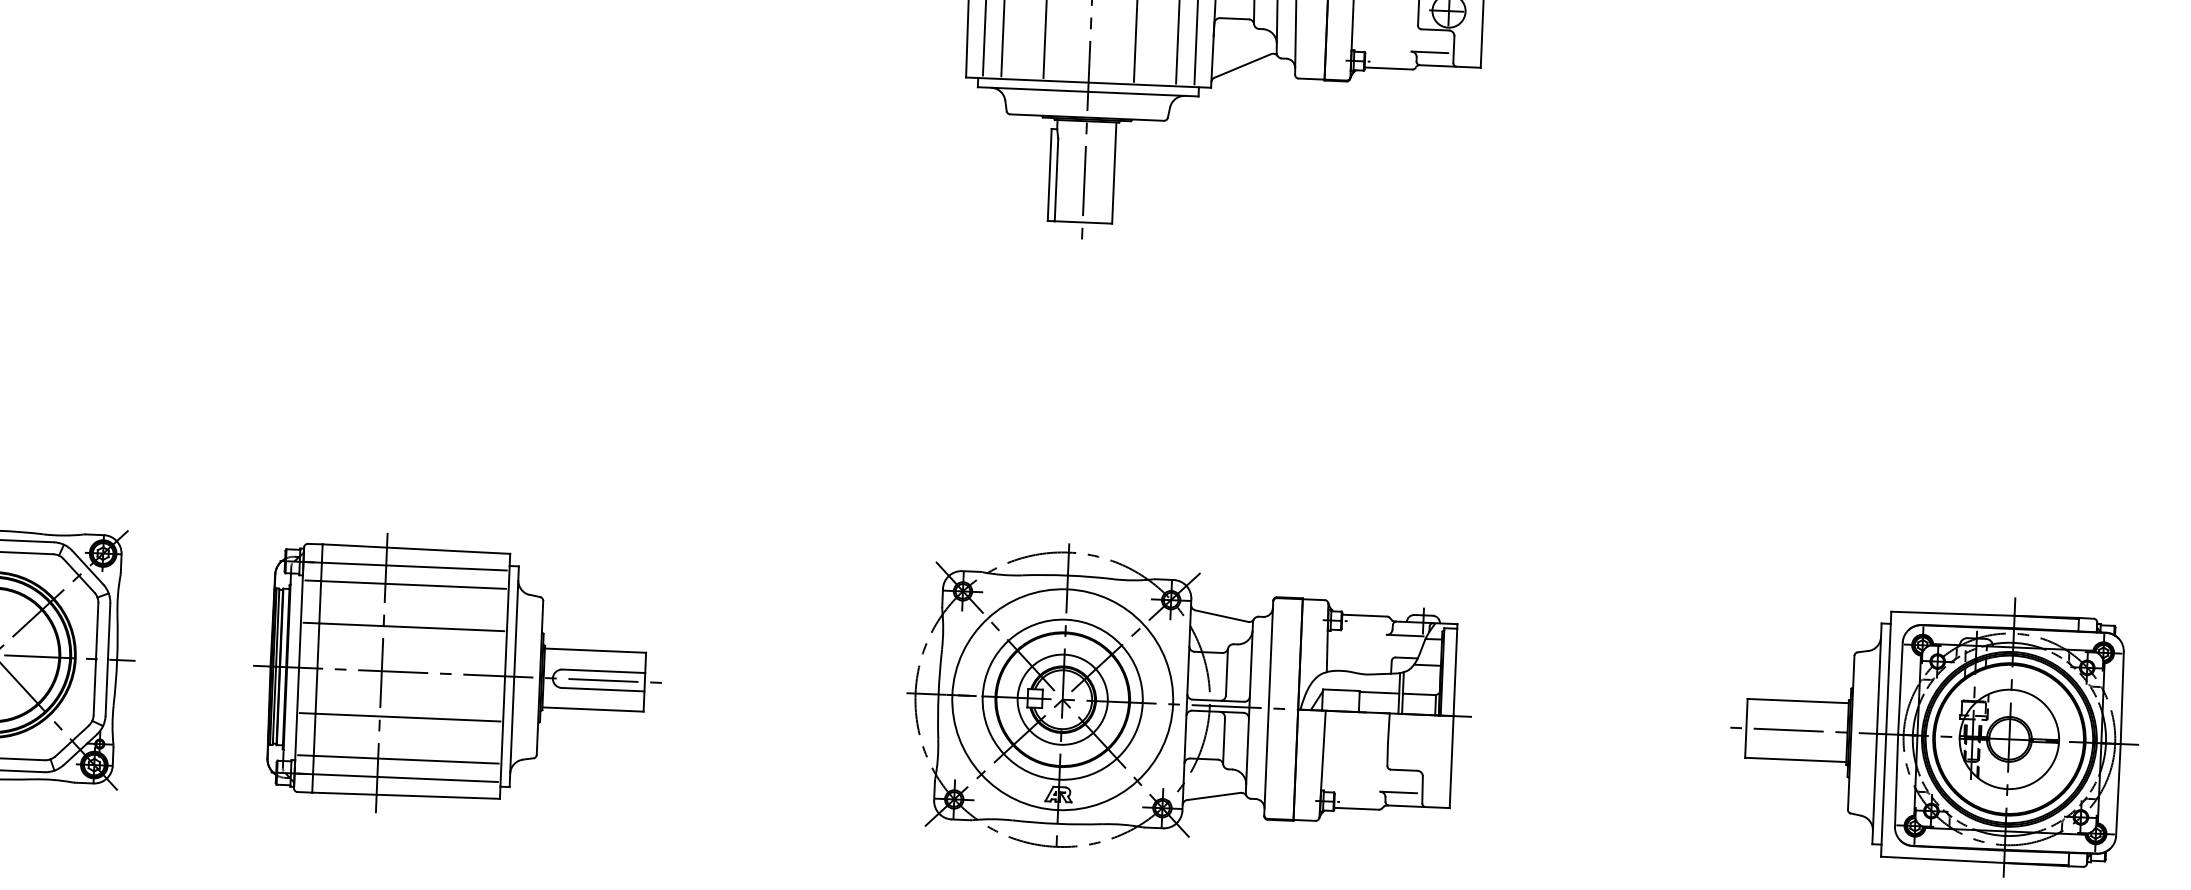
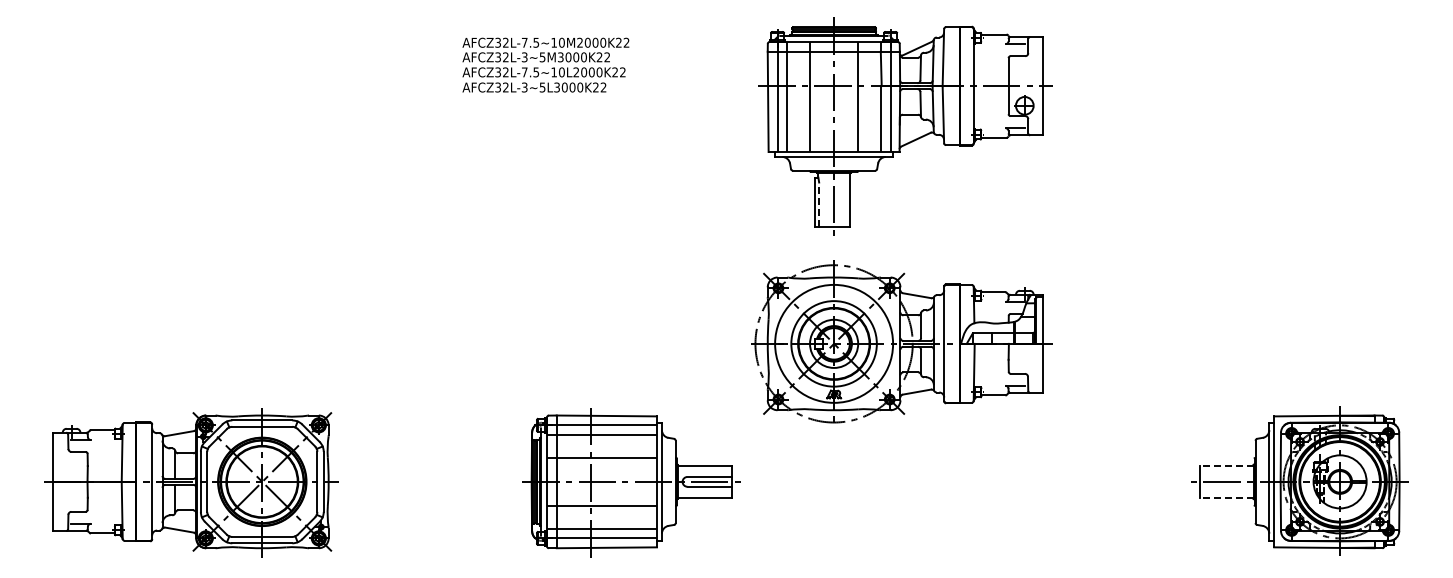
line: (1057, 179) -> (819, 204), solid -> dashed
part: (457, 675) -> (631, 482), moved
part: (1189, 700) -> (901, 341), moved
line: (1798, 701) -> (1226, 466), solid -> dashed
line: (1795, 759) -> (1226, 497), solid -> dashed

